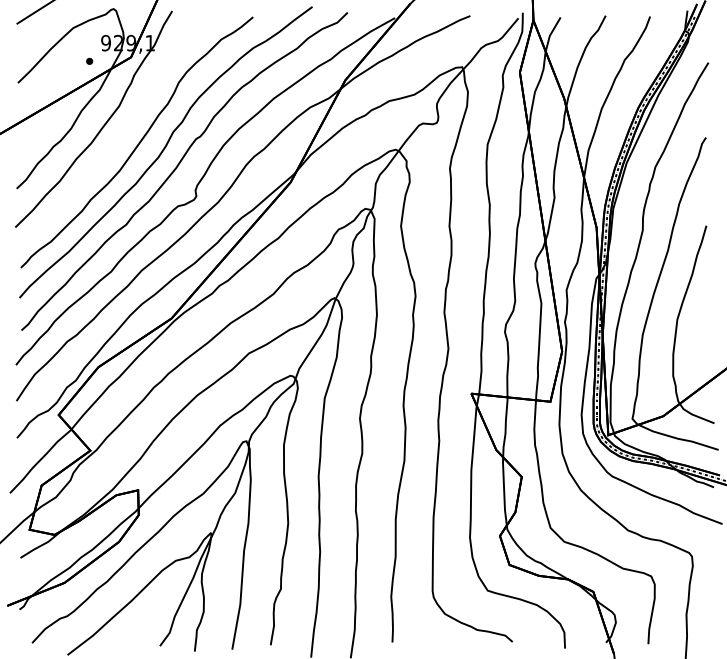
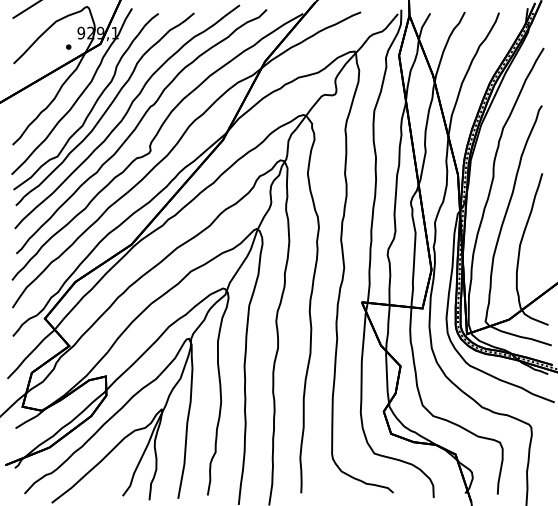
curve: (121, 137) -> (93, 105), added

